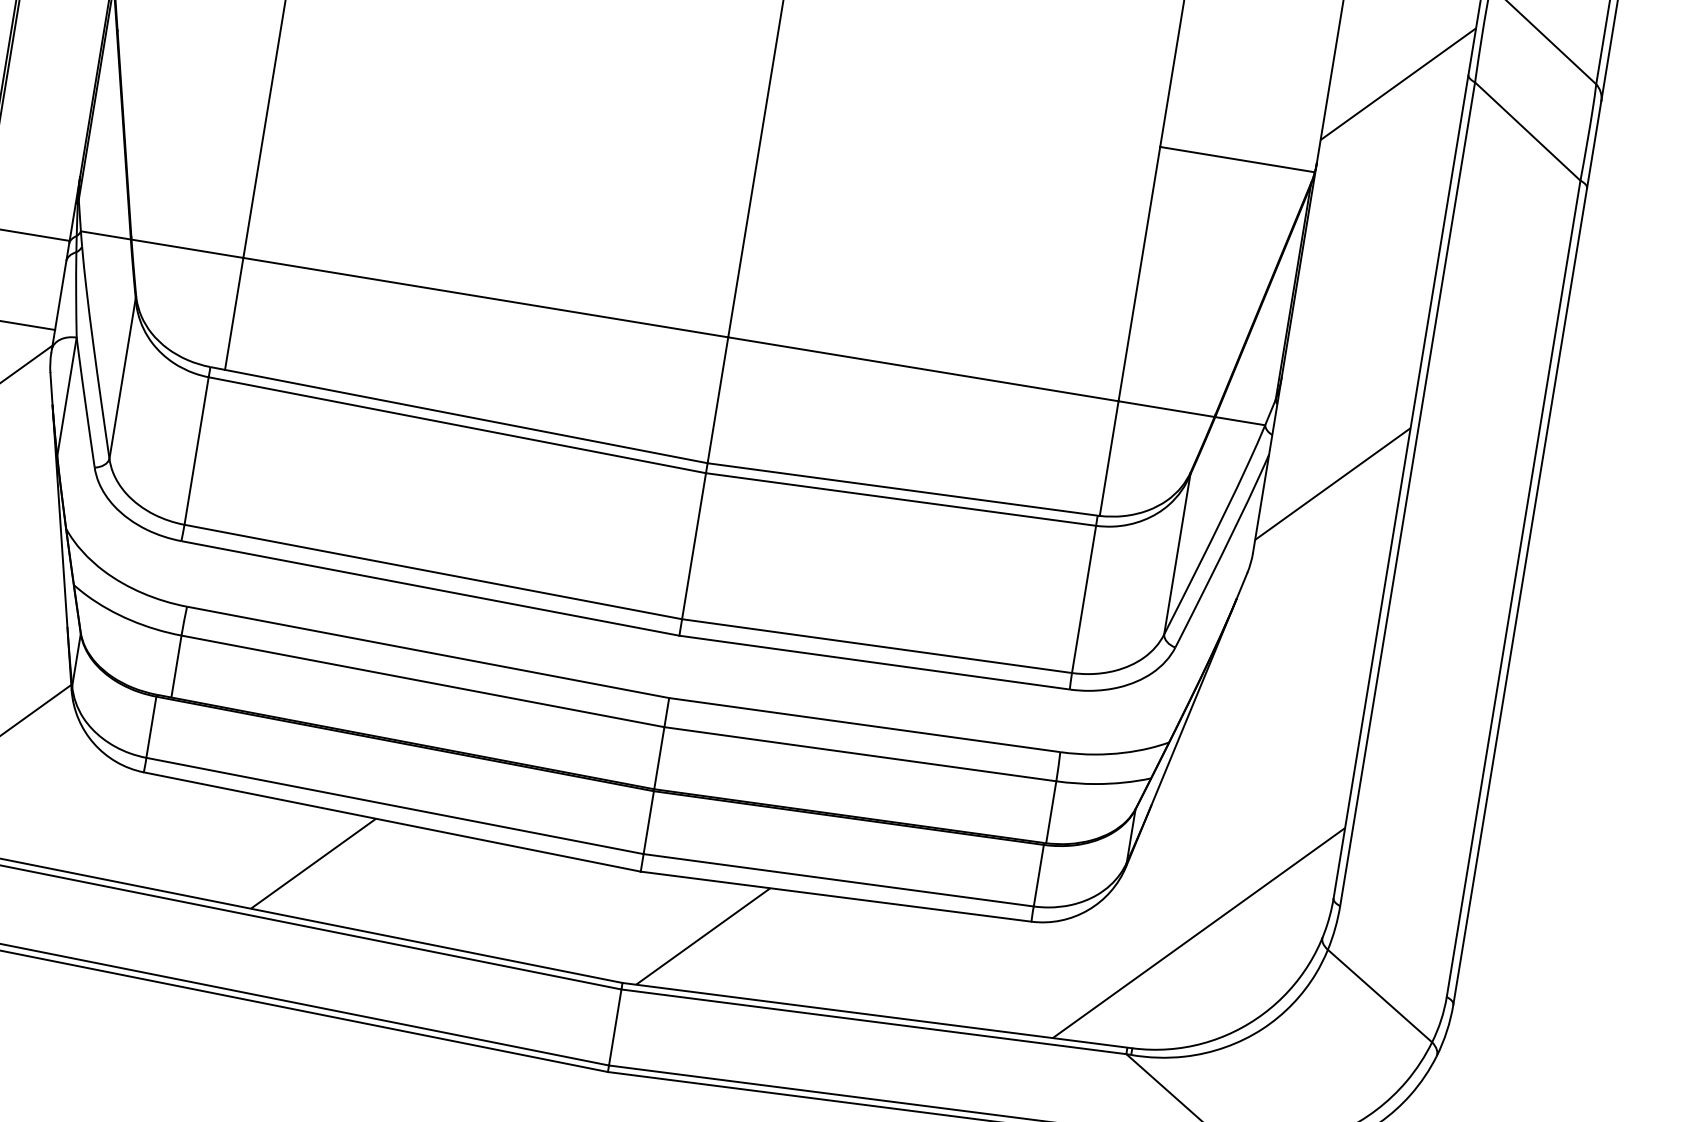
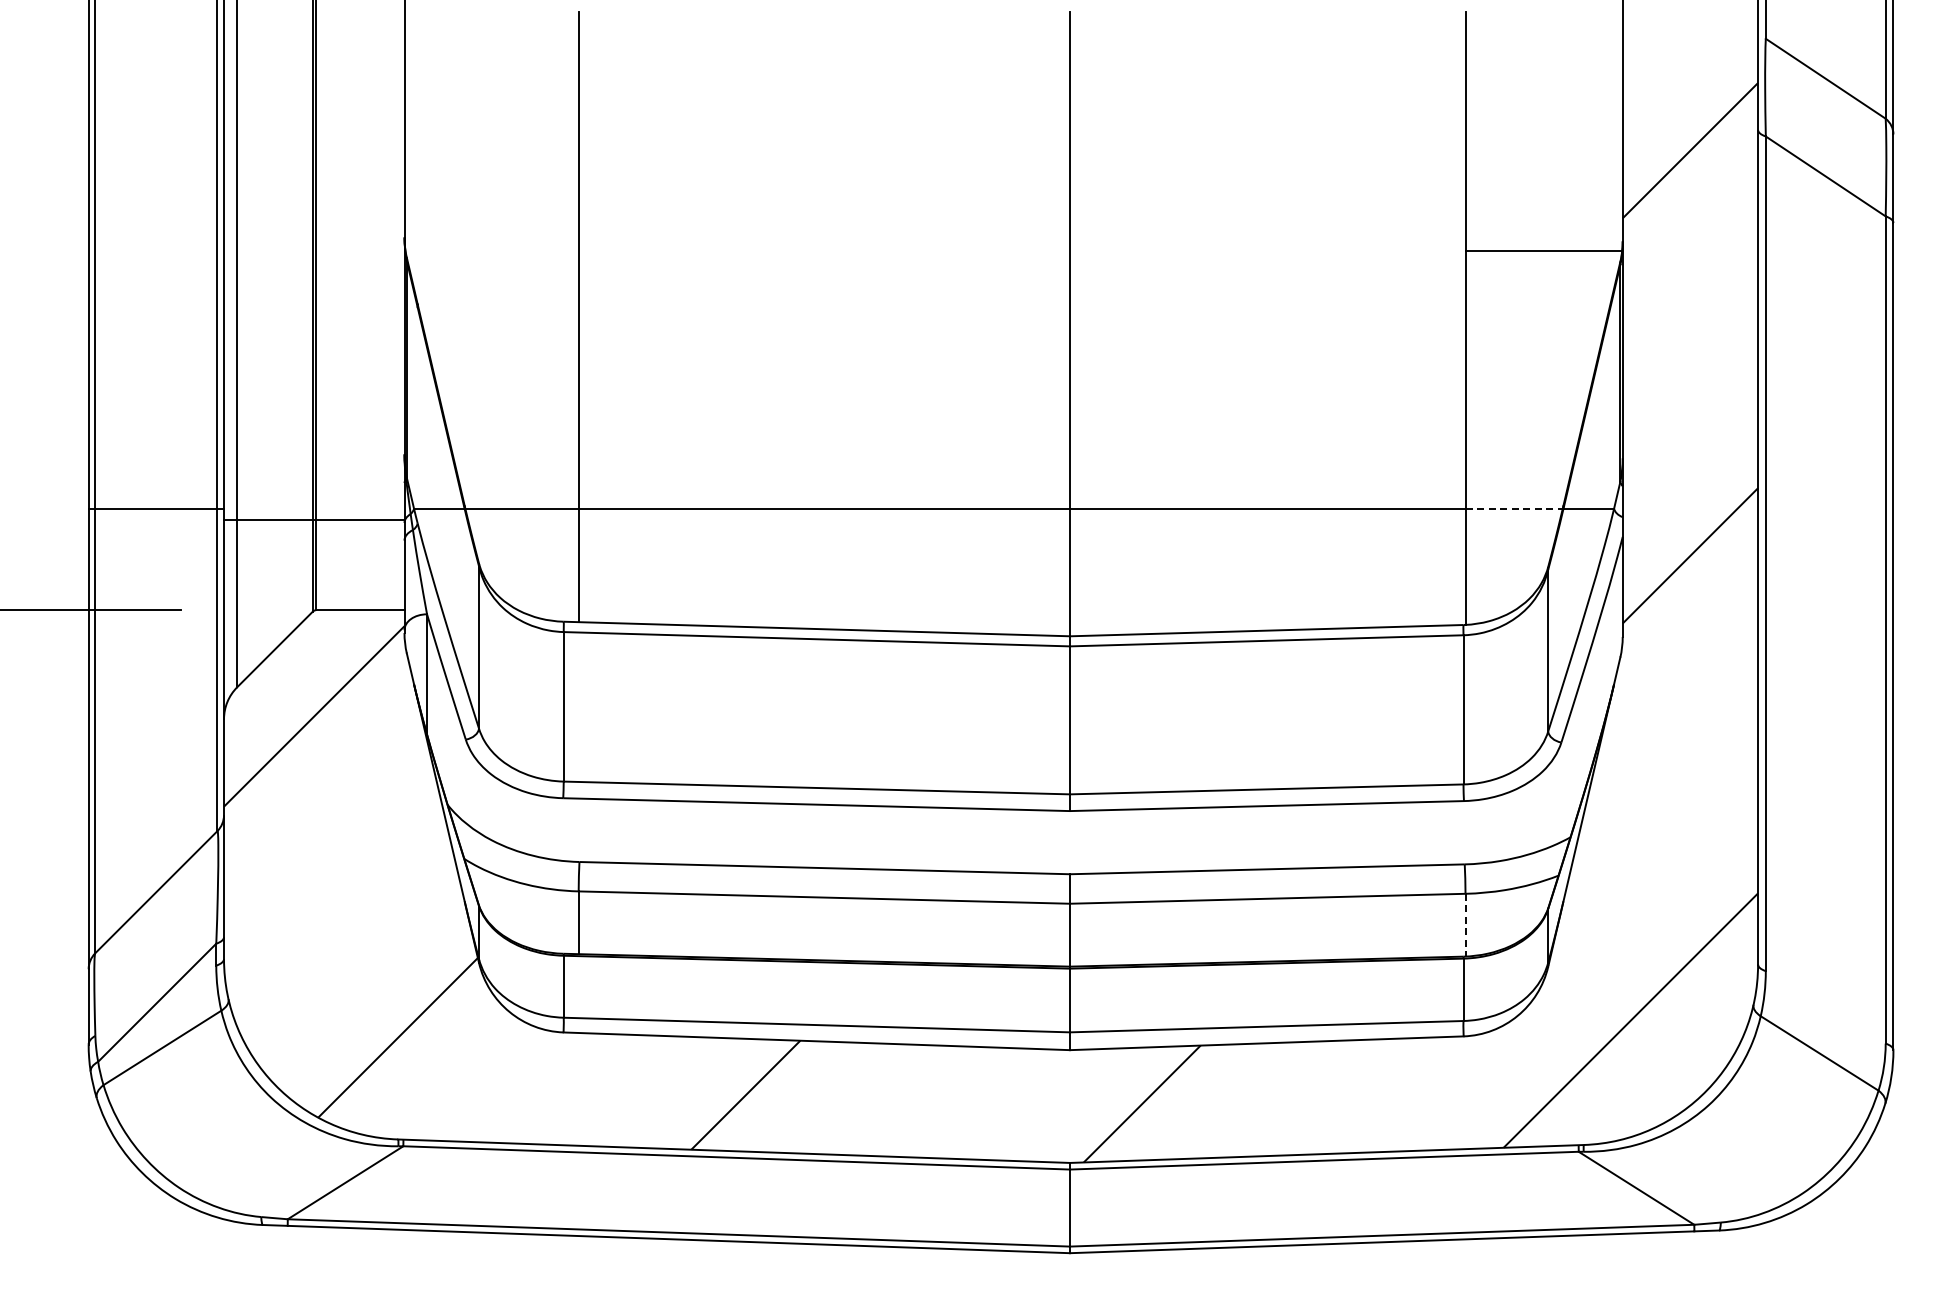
line: (1166, 408) -> (1514, 508), solid -> dashed
line: (1051, 812) -> (1465, 925), solid -> dashed

